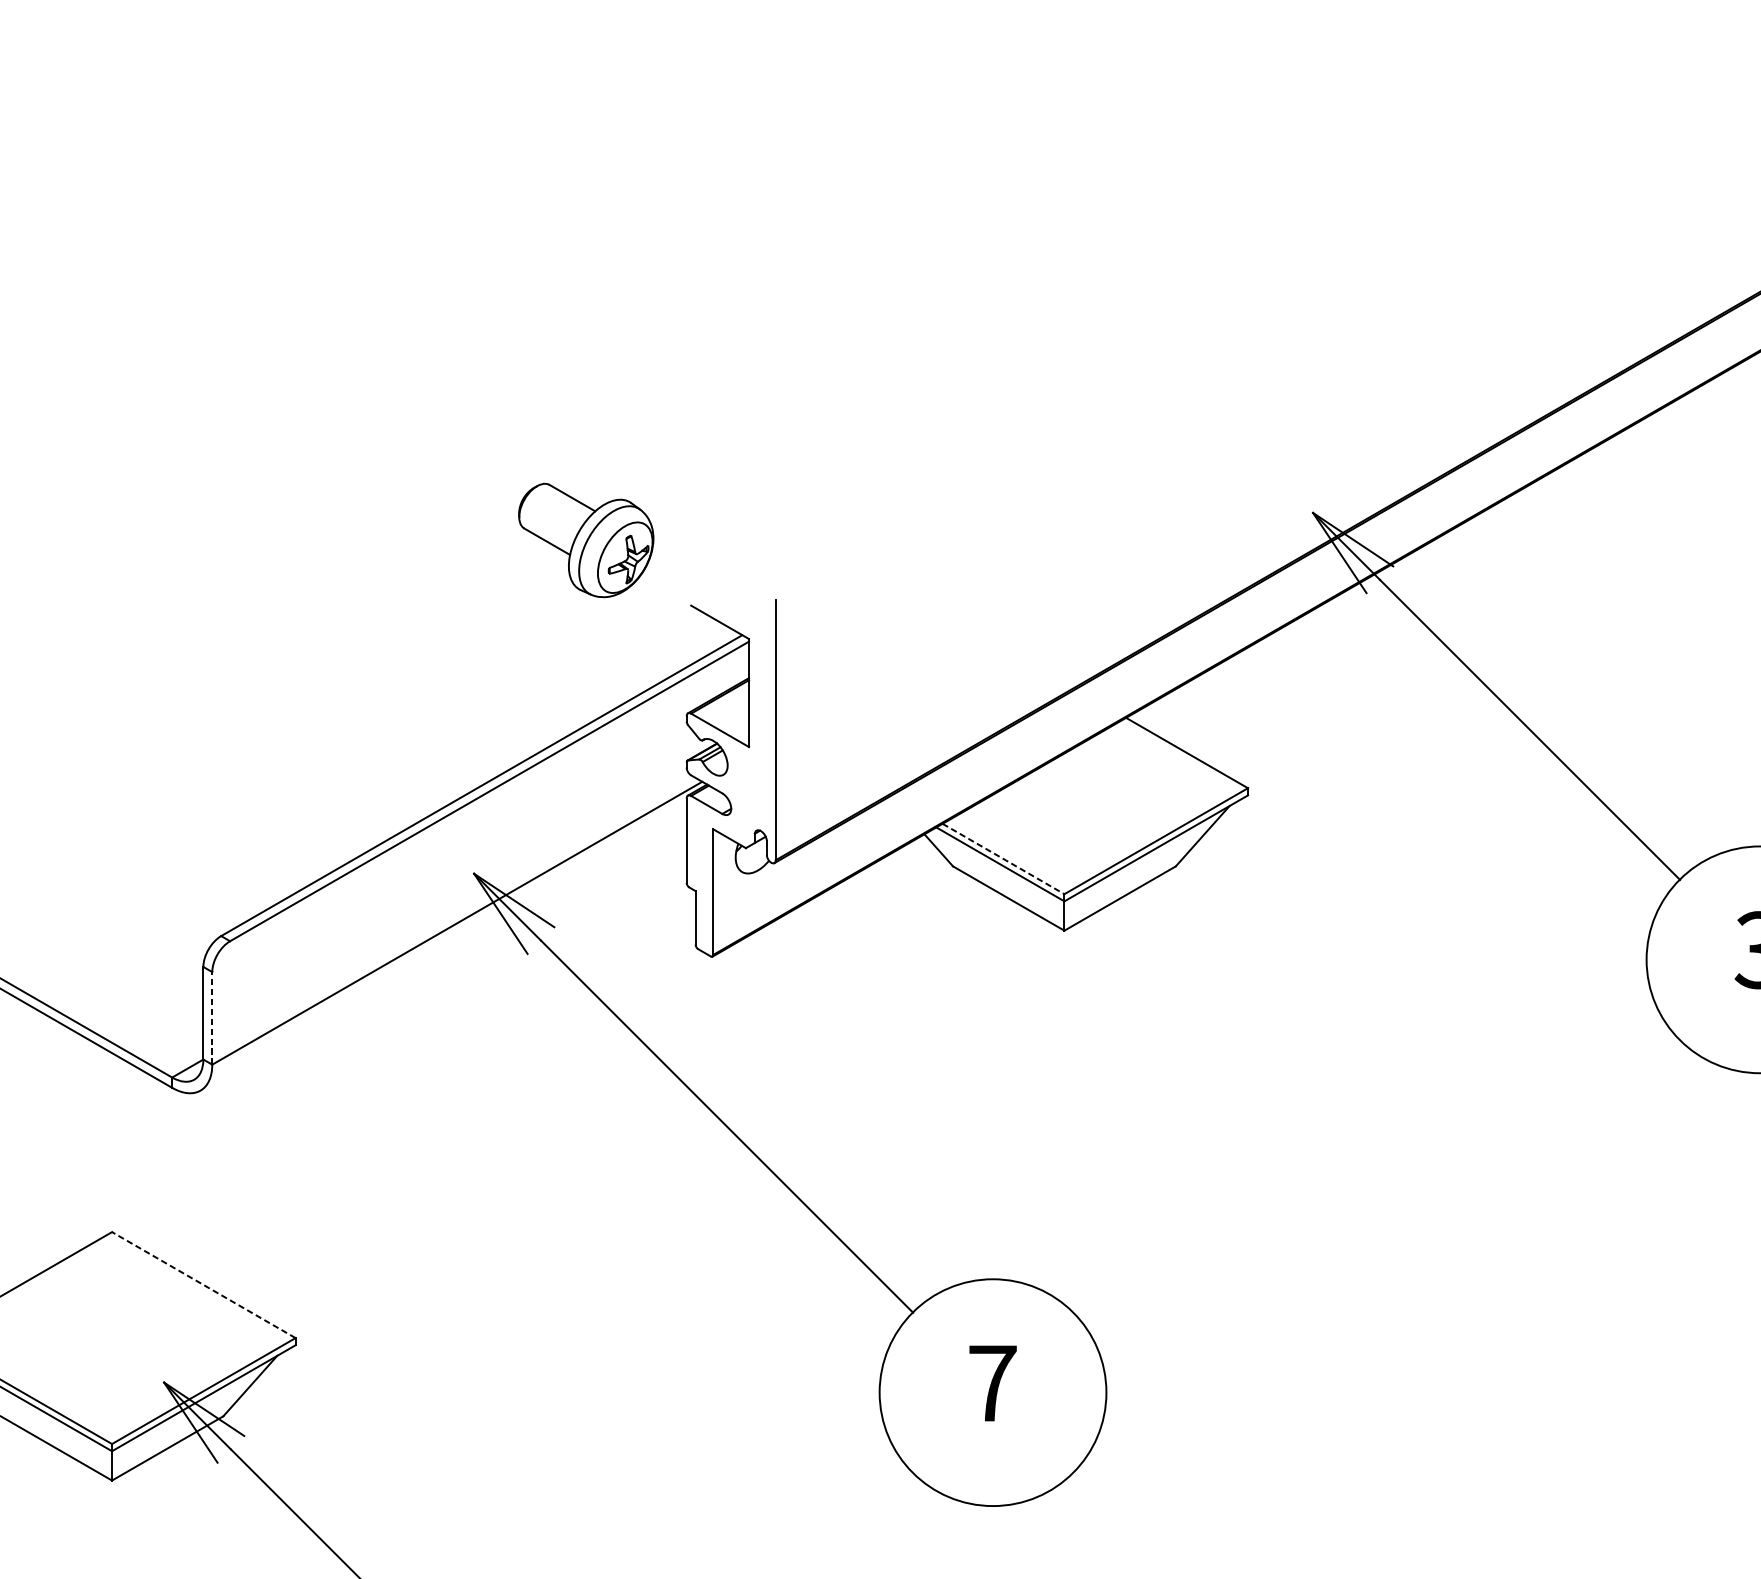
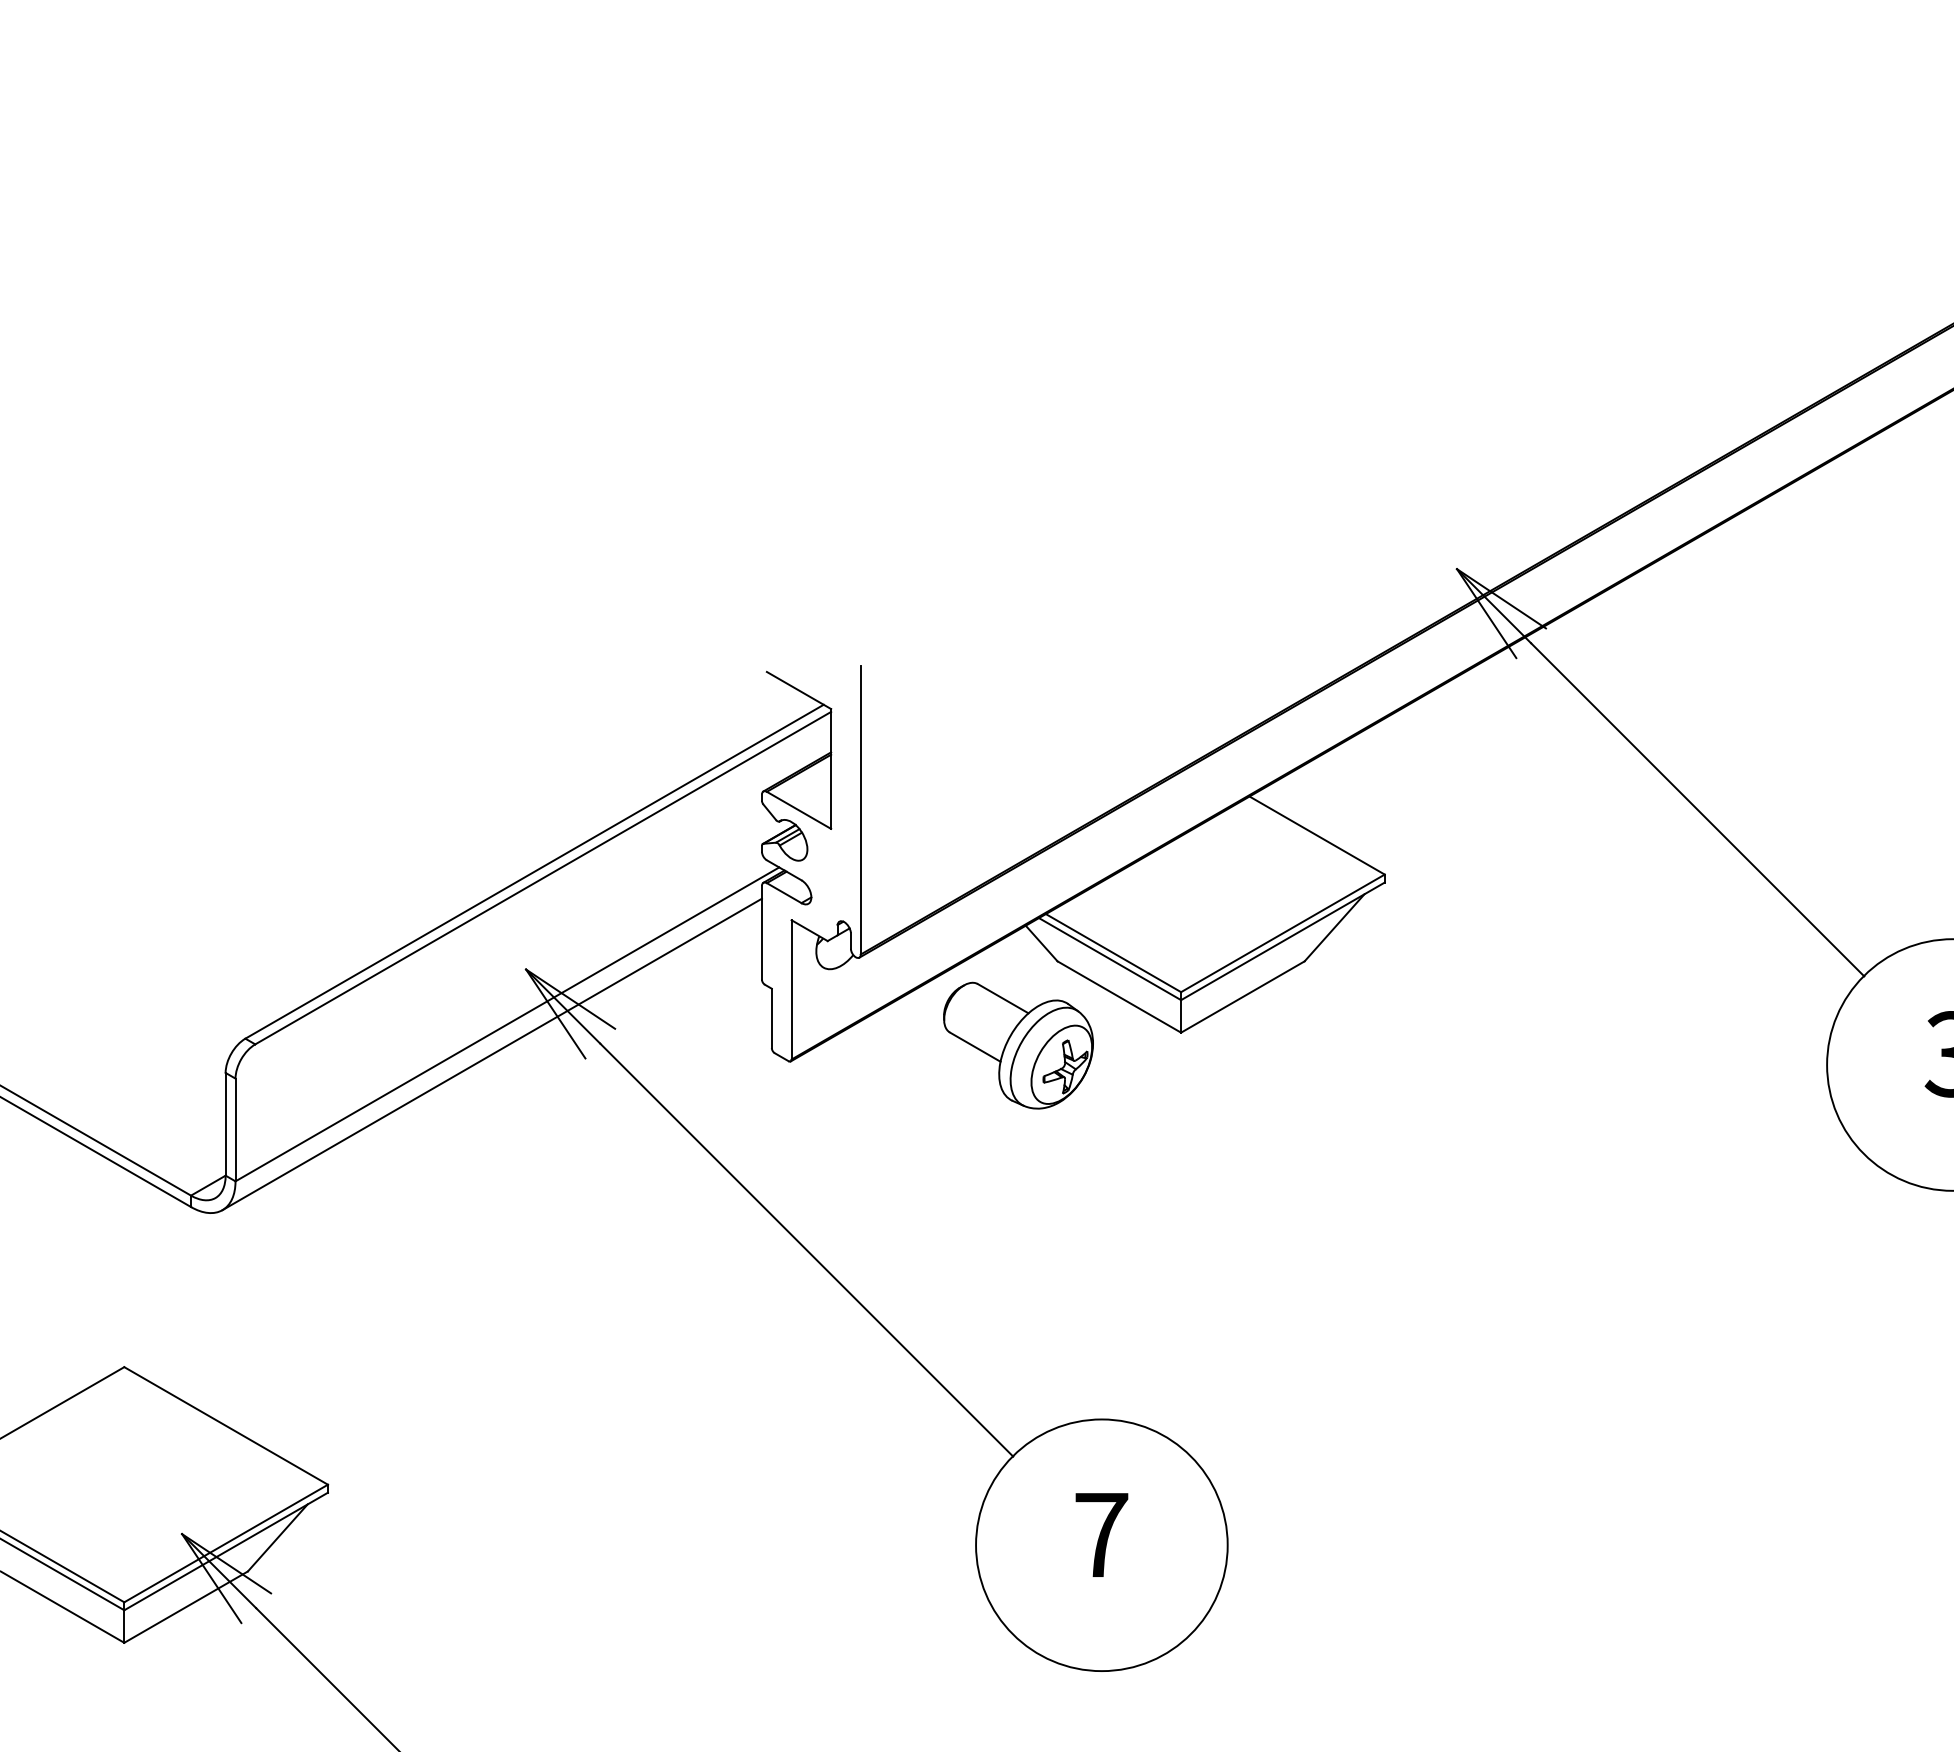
part: (586, 540) -> (1018, 1045), moved
line: (1003, 859) -> (1113, 953), dashed -> solid
line: (442, 950) -> (491, 1054), added
line: (212, 1017) -> (235, 1129), dashed -> solid
line: (204, 1284) -> (226, 1425), dashed -> solid

